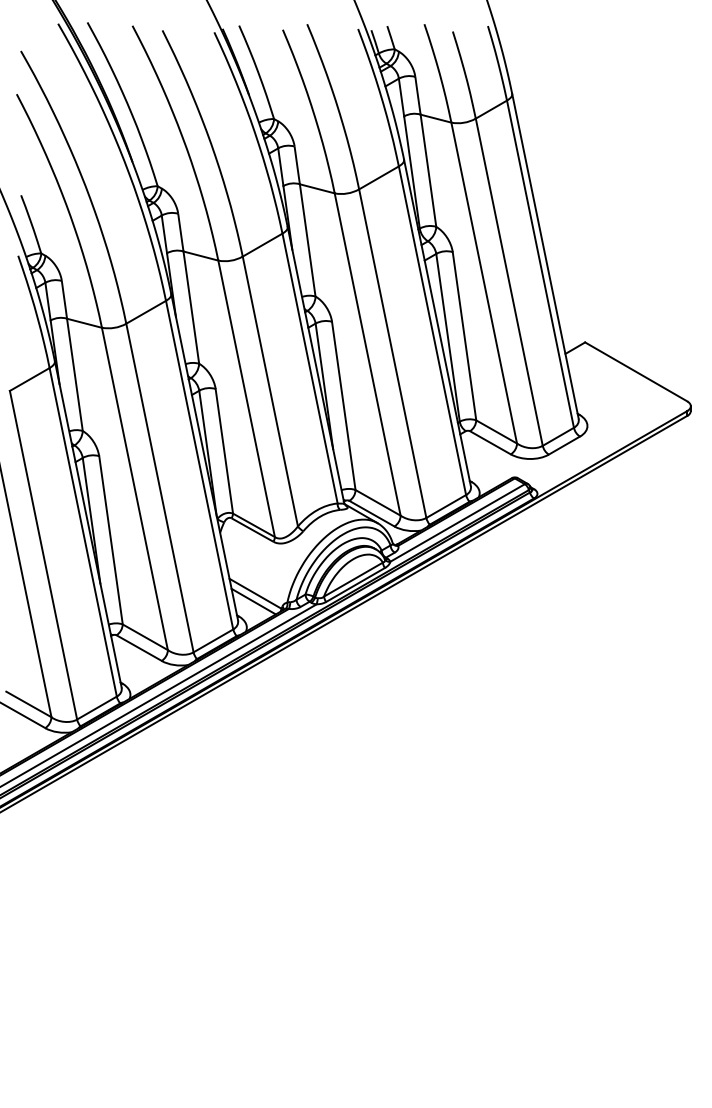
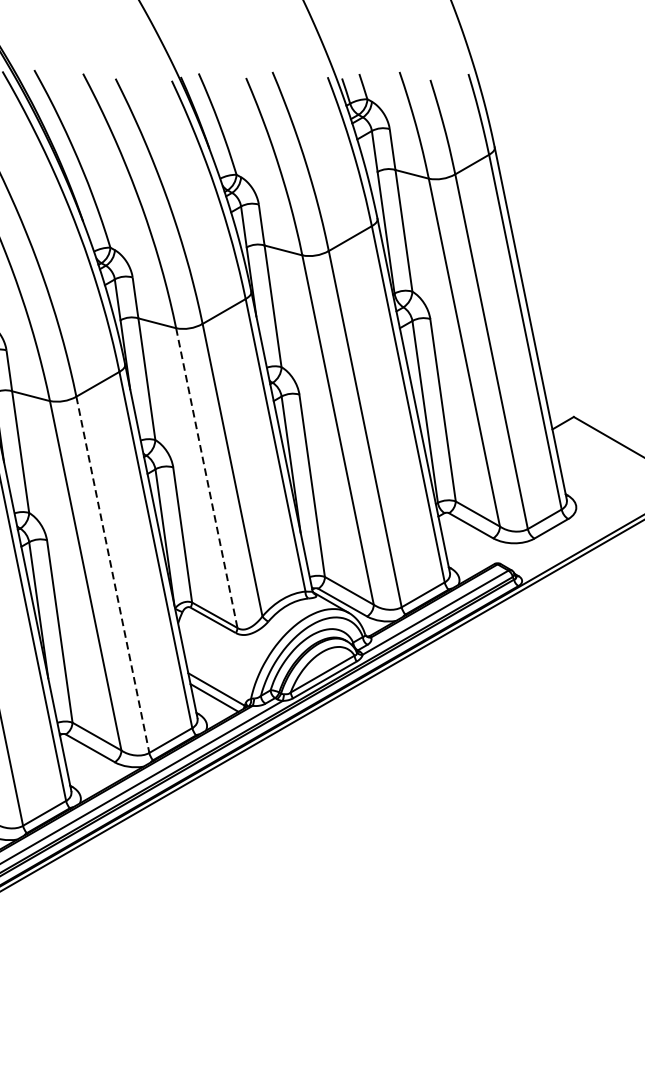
line: (246, 399) -> (206, 478), solid -> dashed
line: (159, 488) -> (112, 575), solid -> dashed

